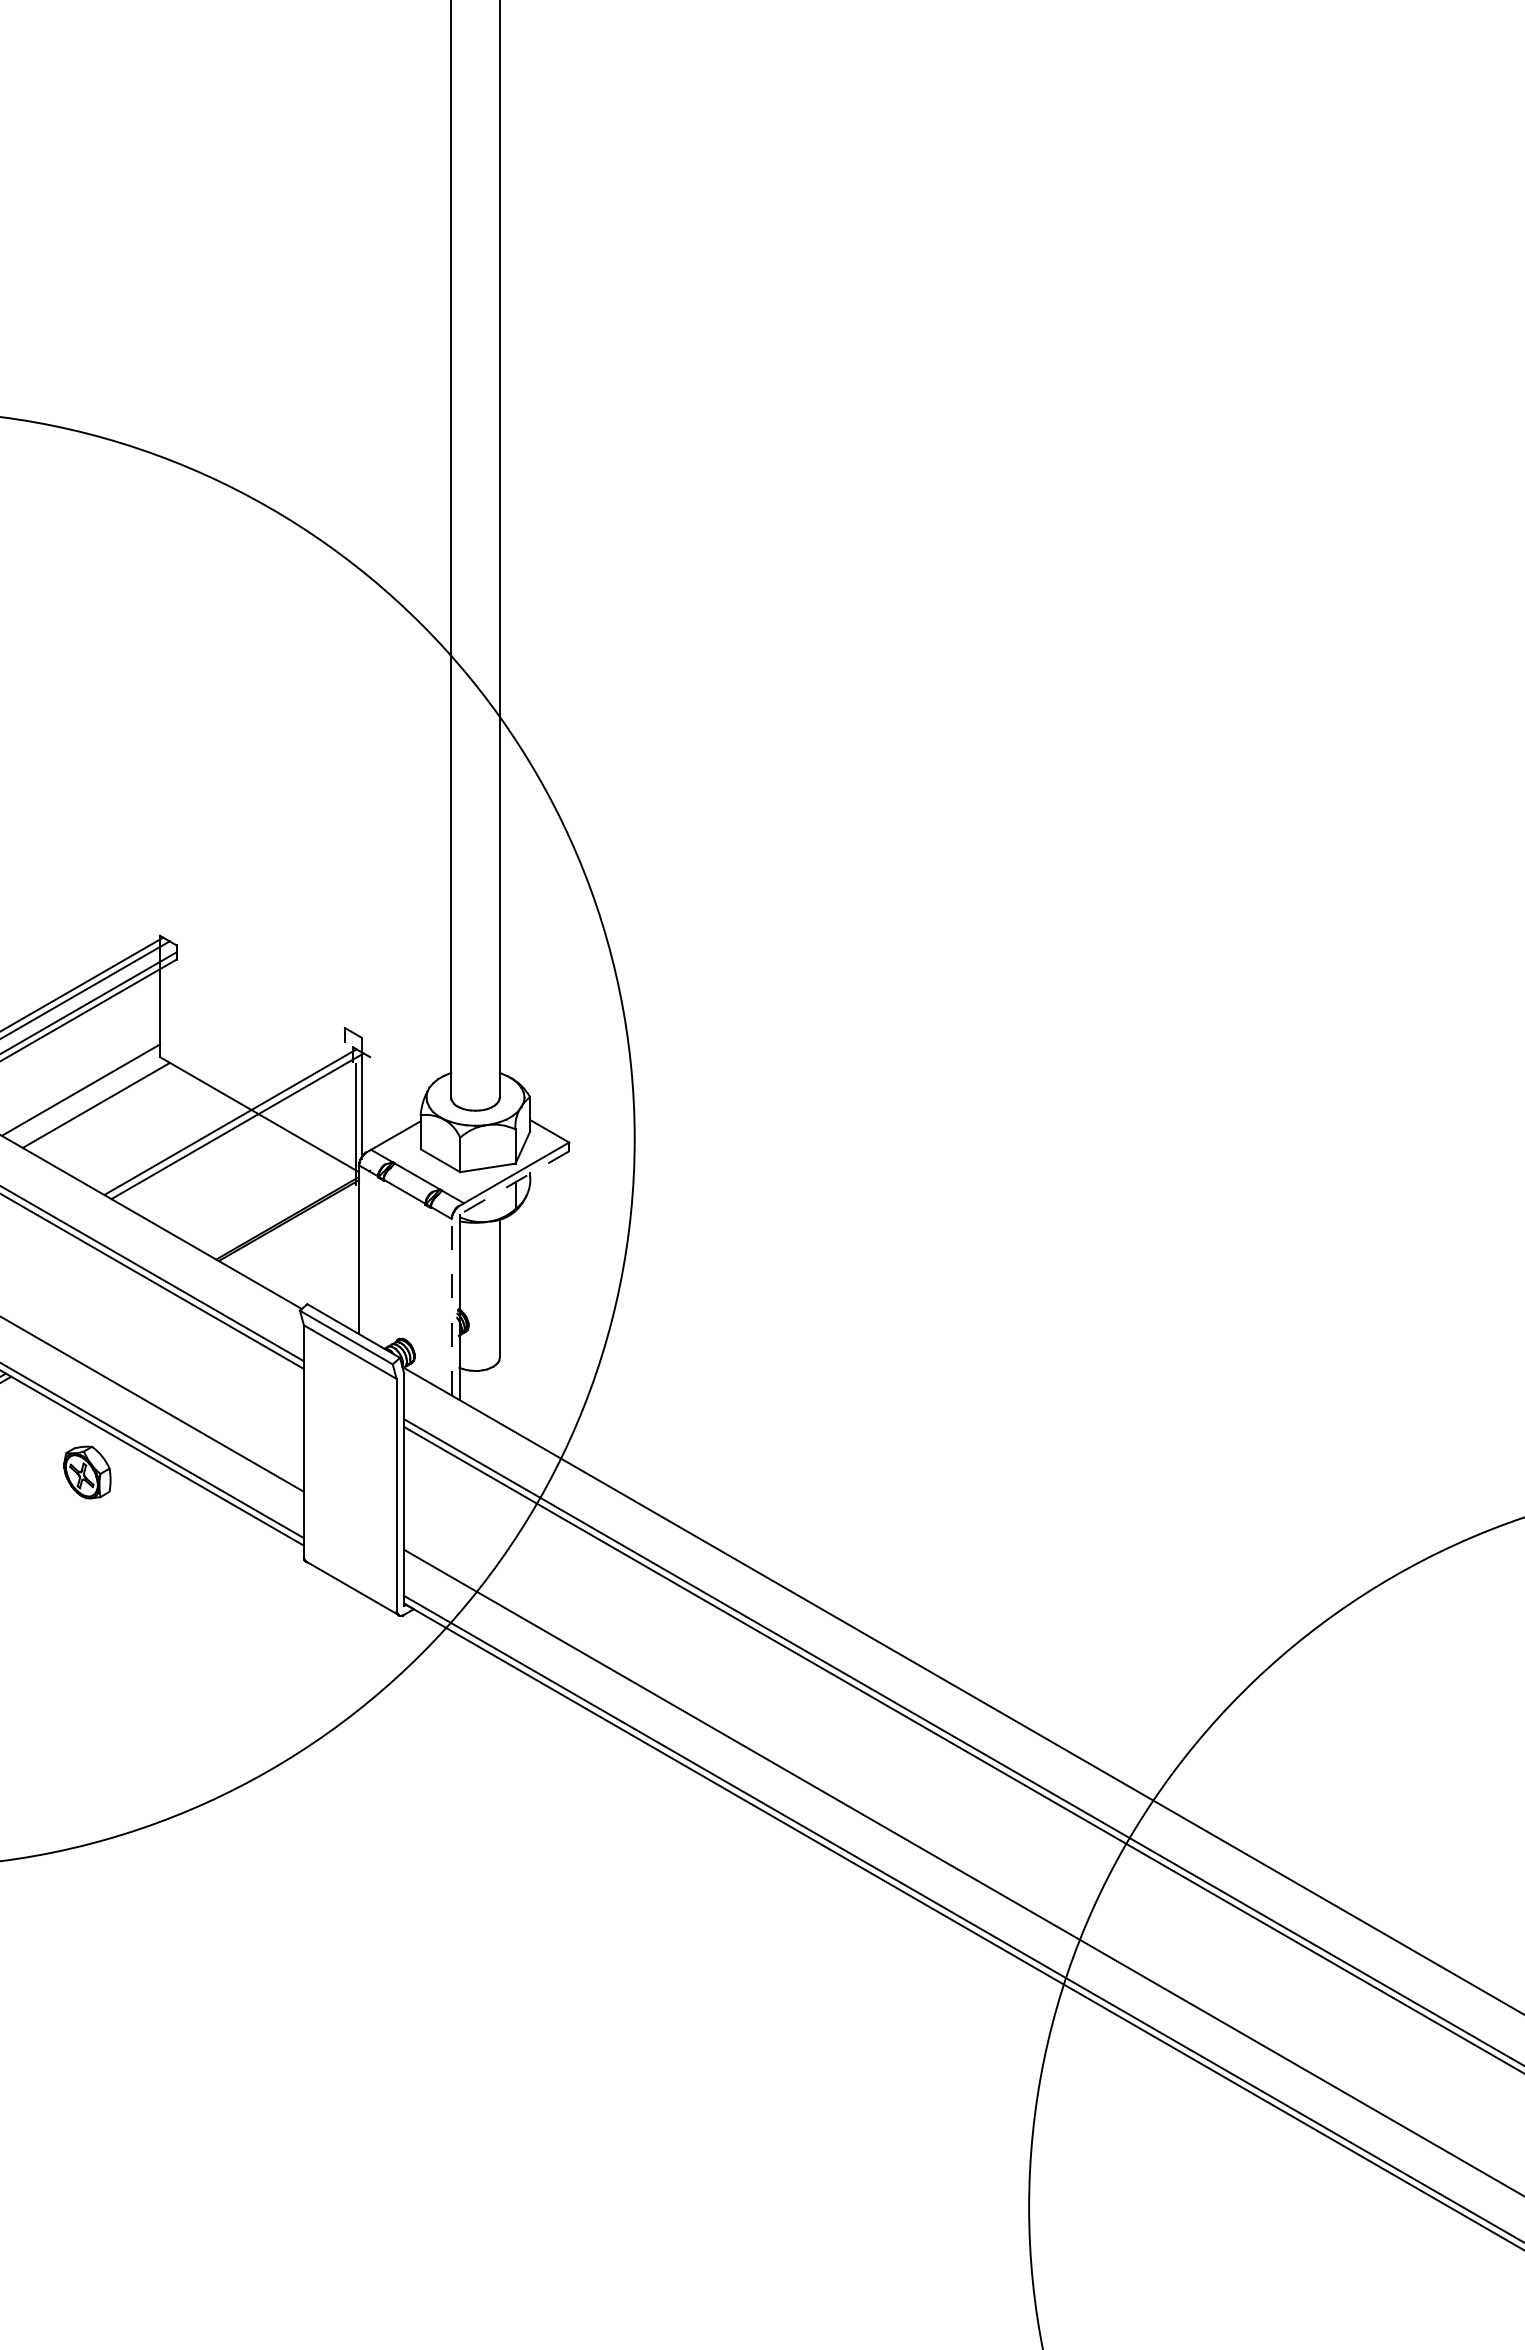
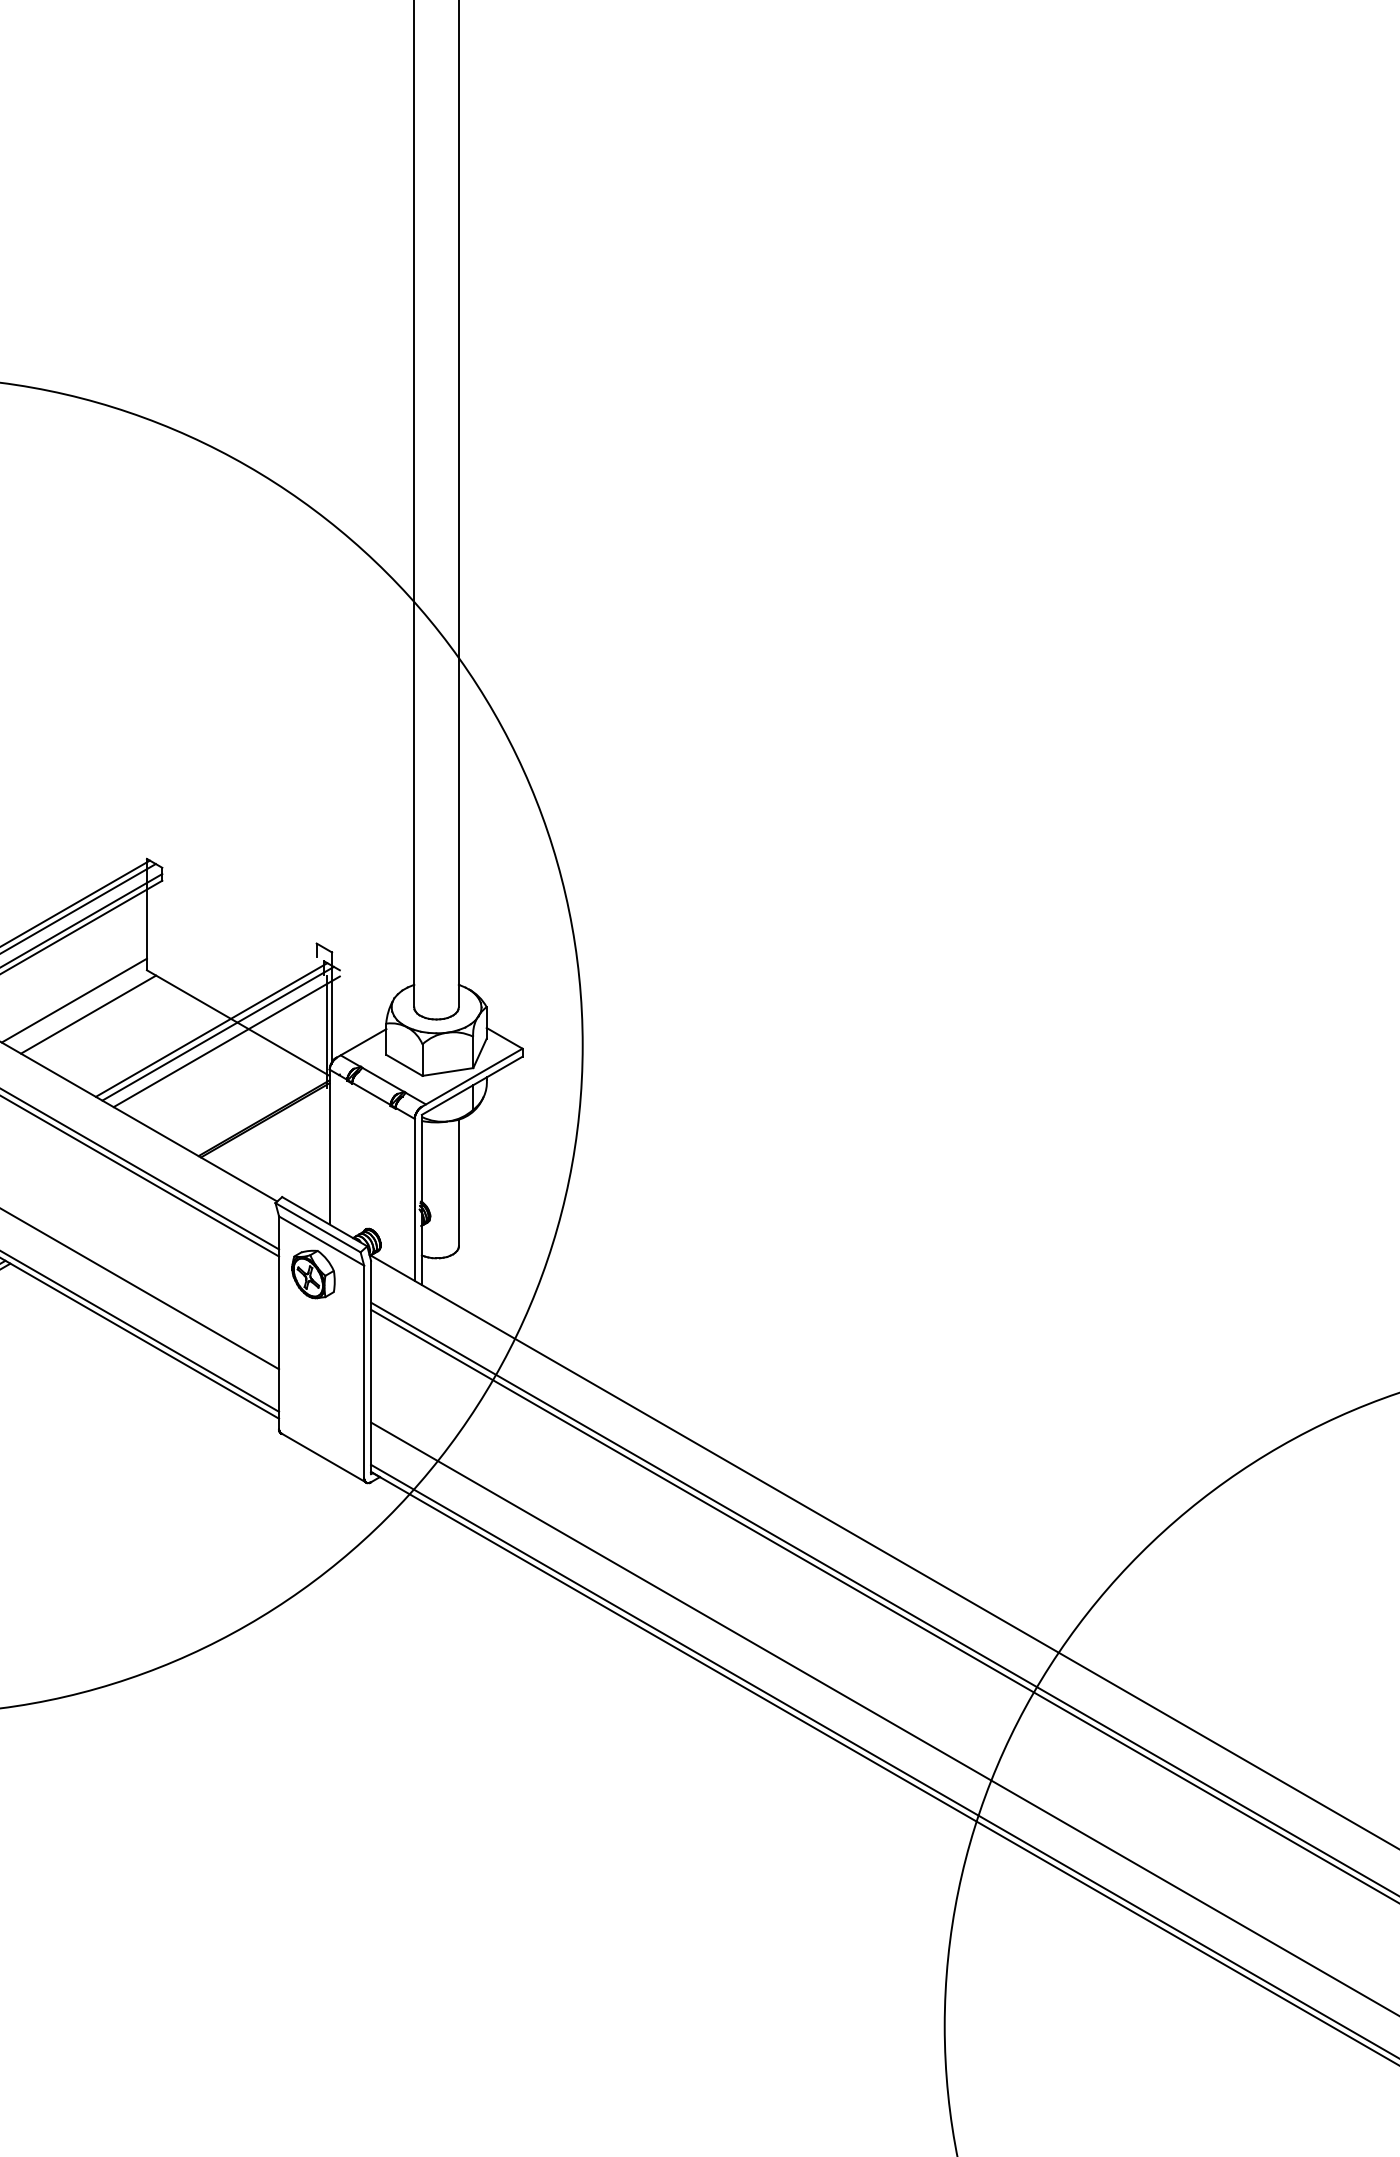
line: (246, 1134) -> (226, 1041), added
line: (513, 1183) -> (471, 1086), dashed -> solid
line: (451, 1306) -> (414, 1199), dashed -> solid
part: (87, 1472) -> (313, 1274), moved

